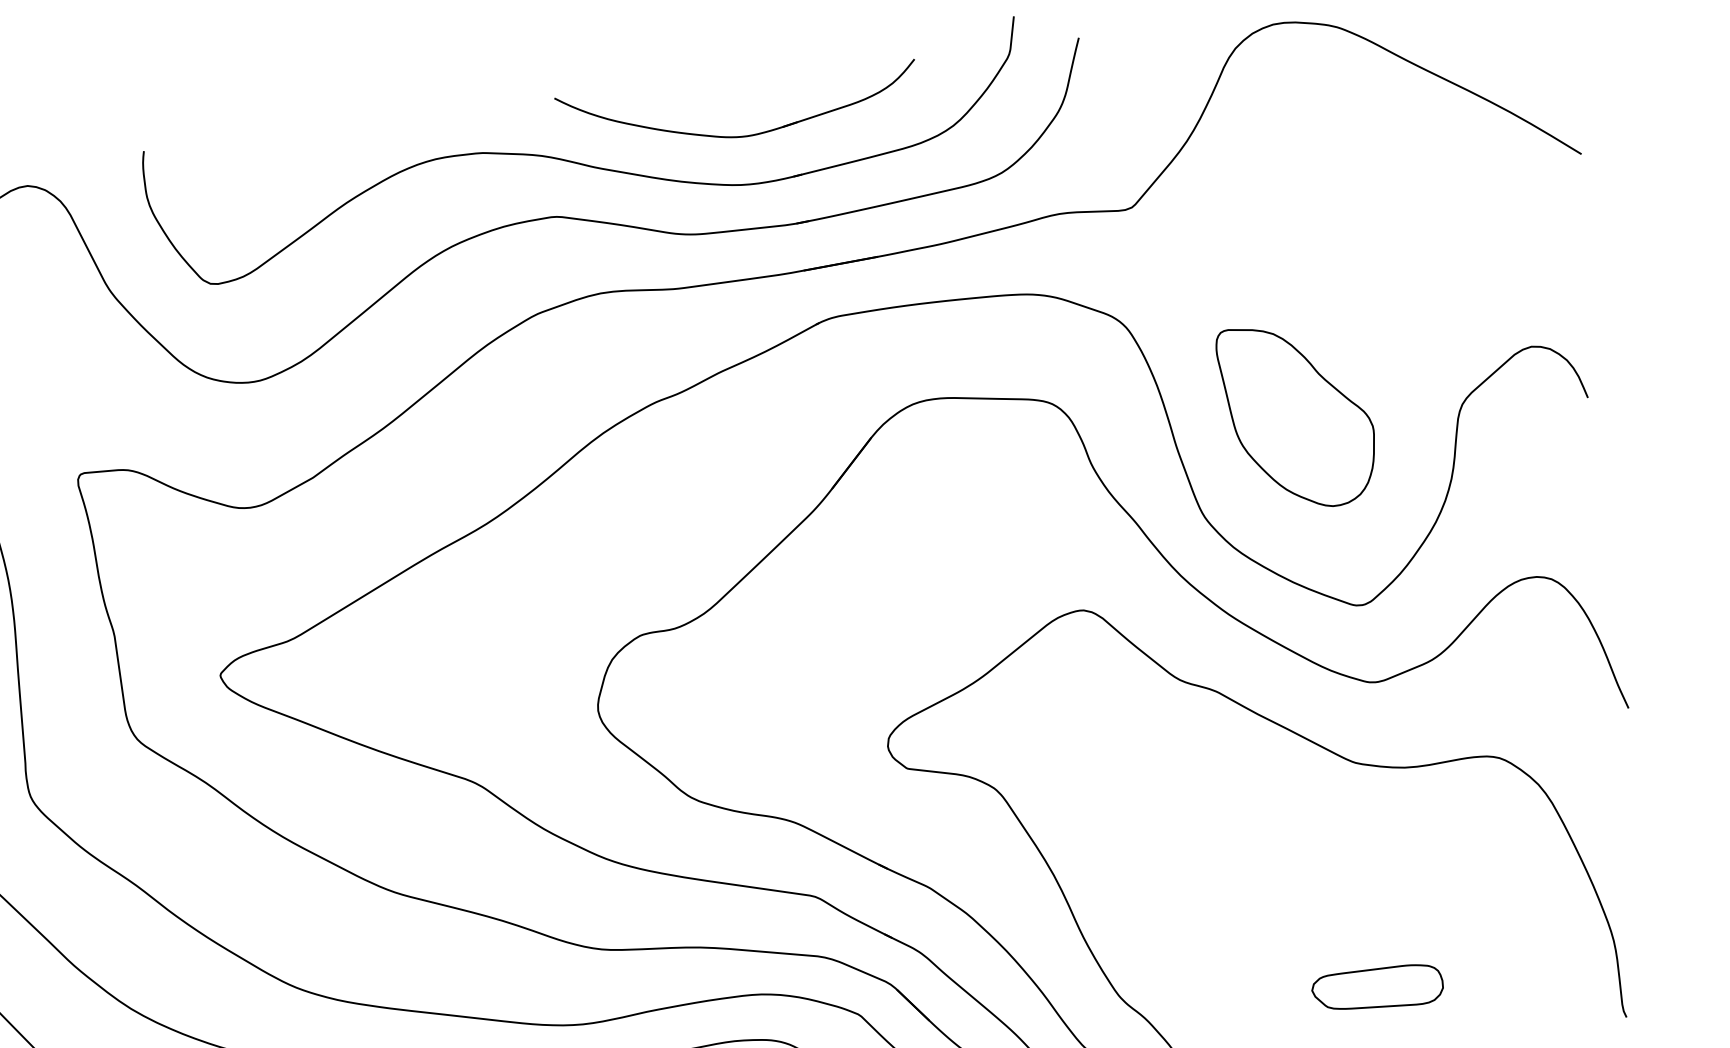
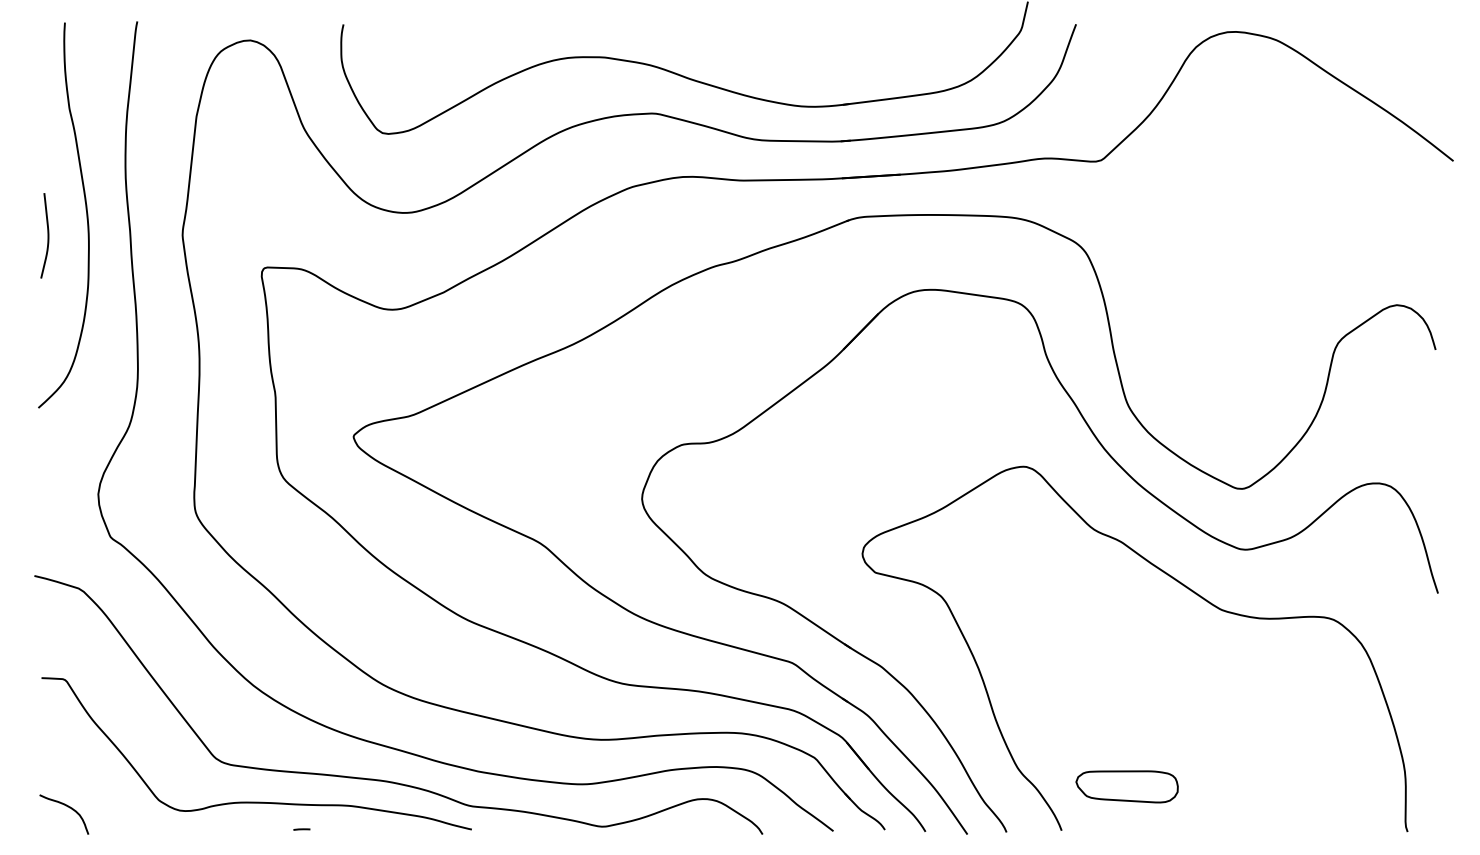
part: (733, 135) -> (800, 67), removed
part: (1298, 415) -> (1210, 336), removed
part: (1376, 988) -> (1126, 786), moved

